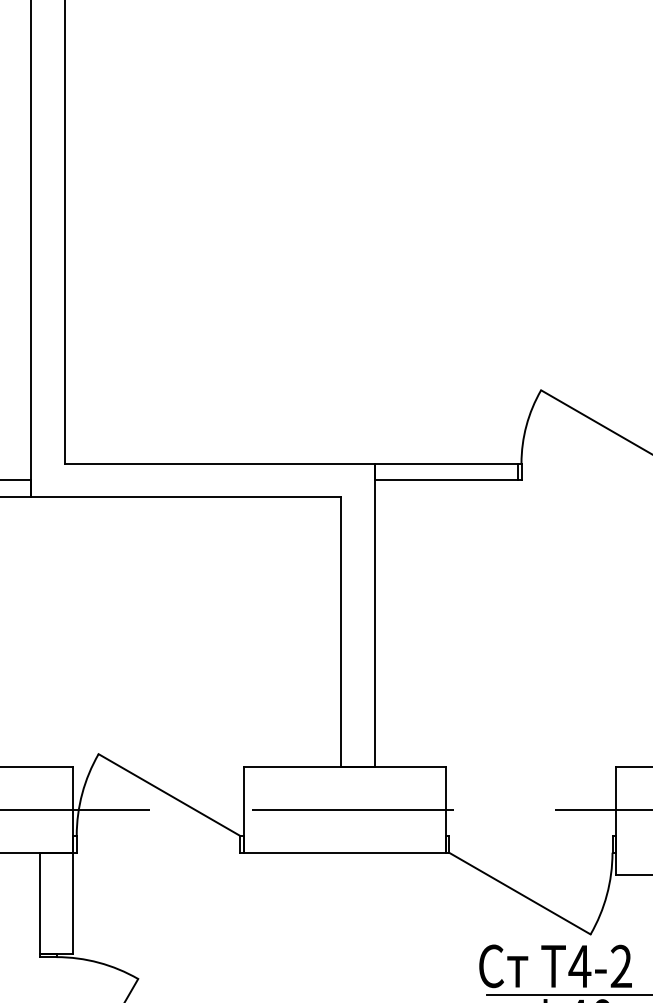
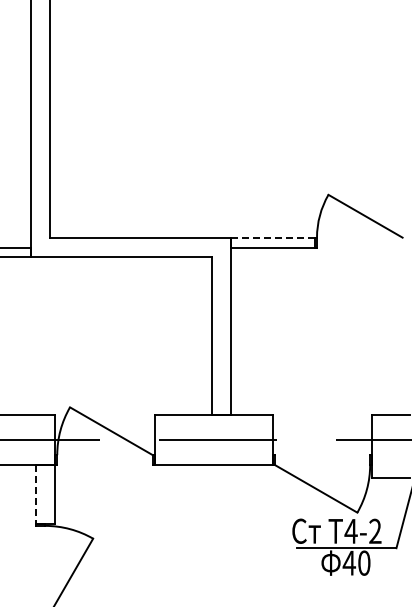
line: (446, 463) -> (273, 237), solid -> dashed
line: (39, 903) -> (35, 494), solid -> dashed

